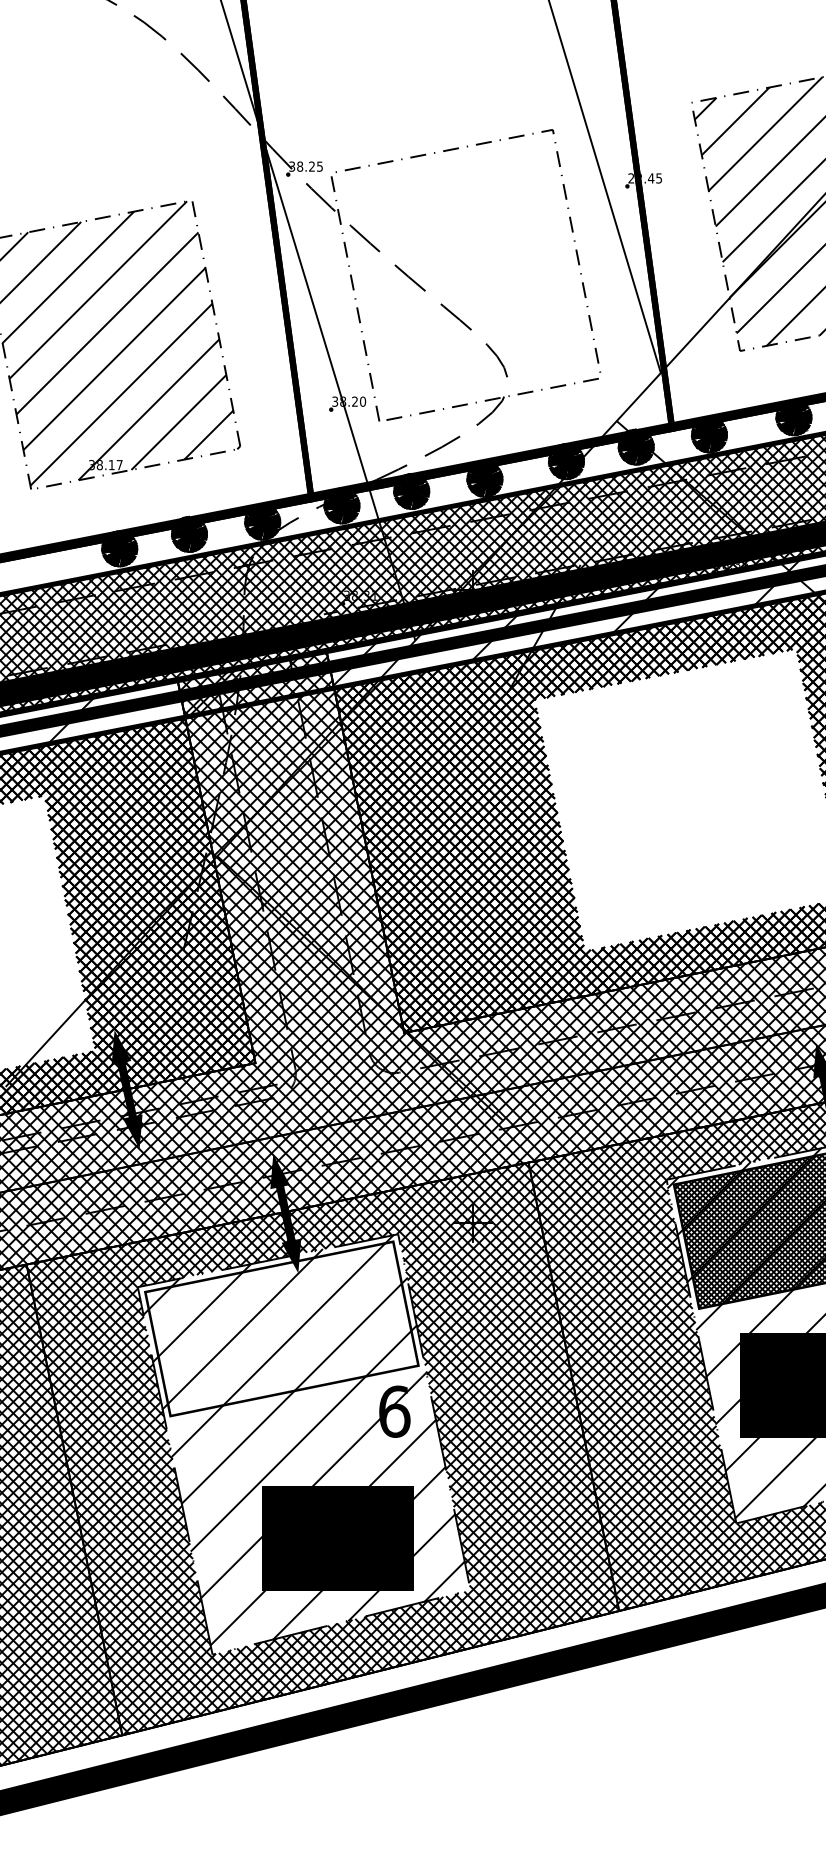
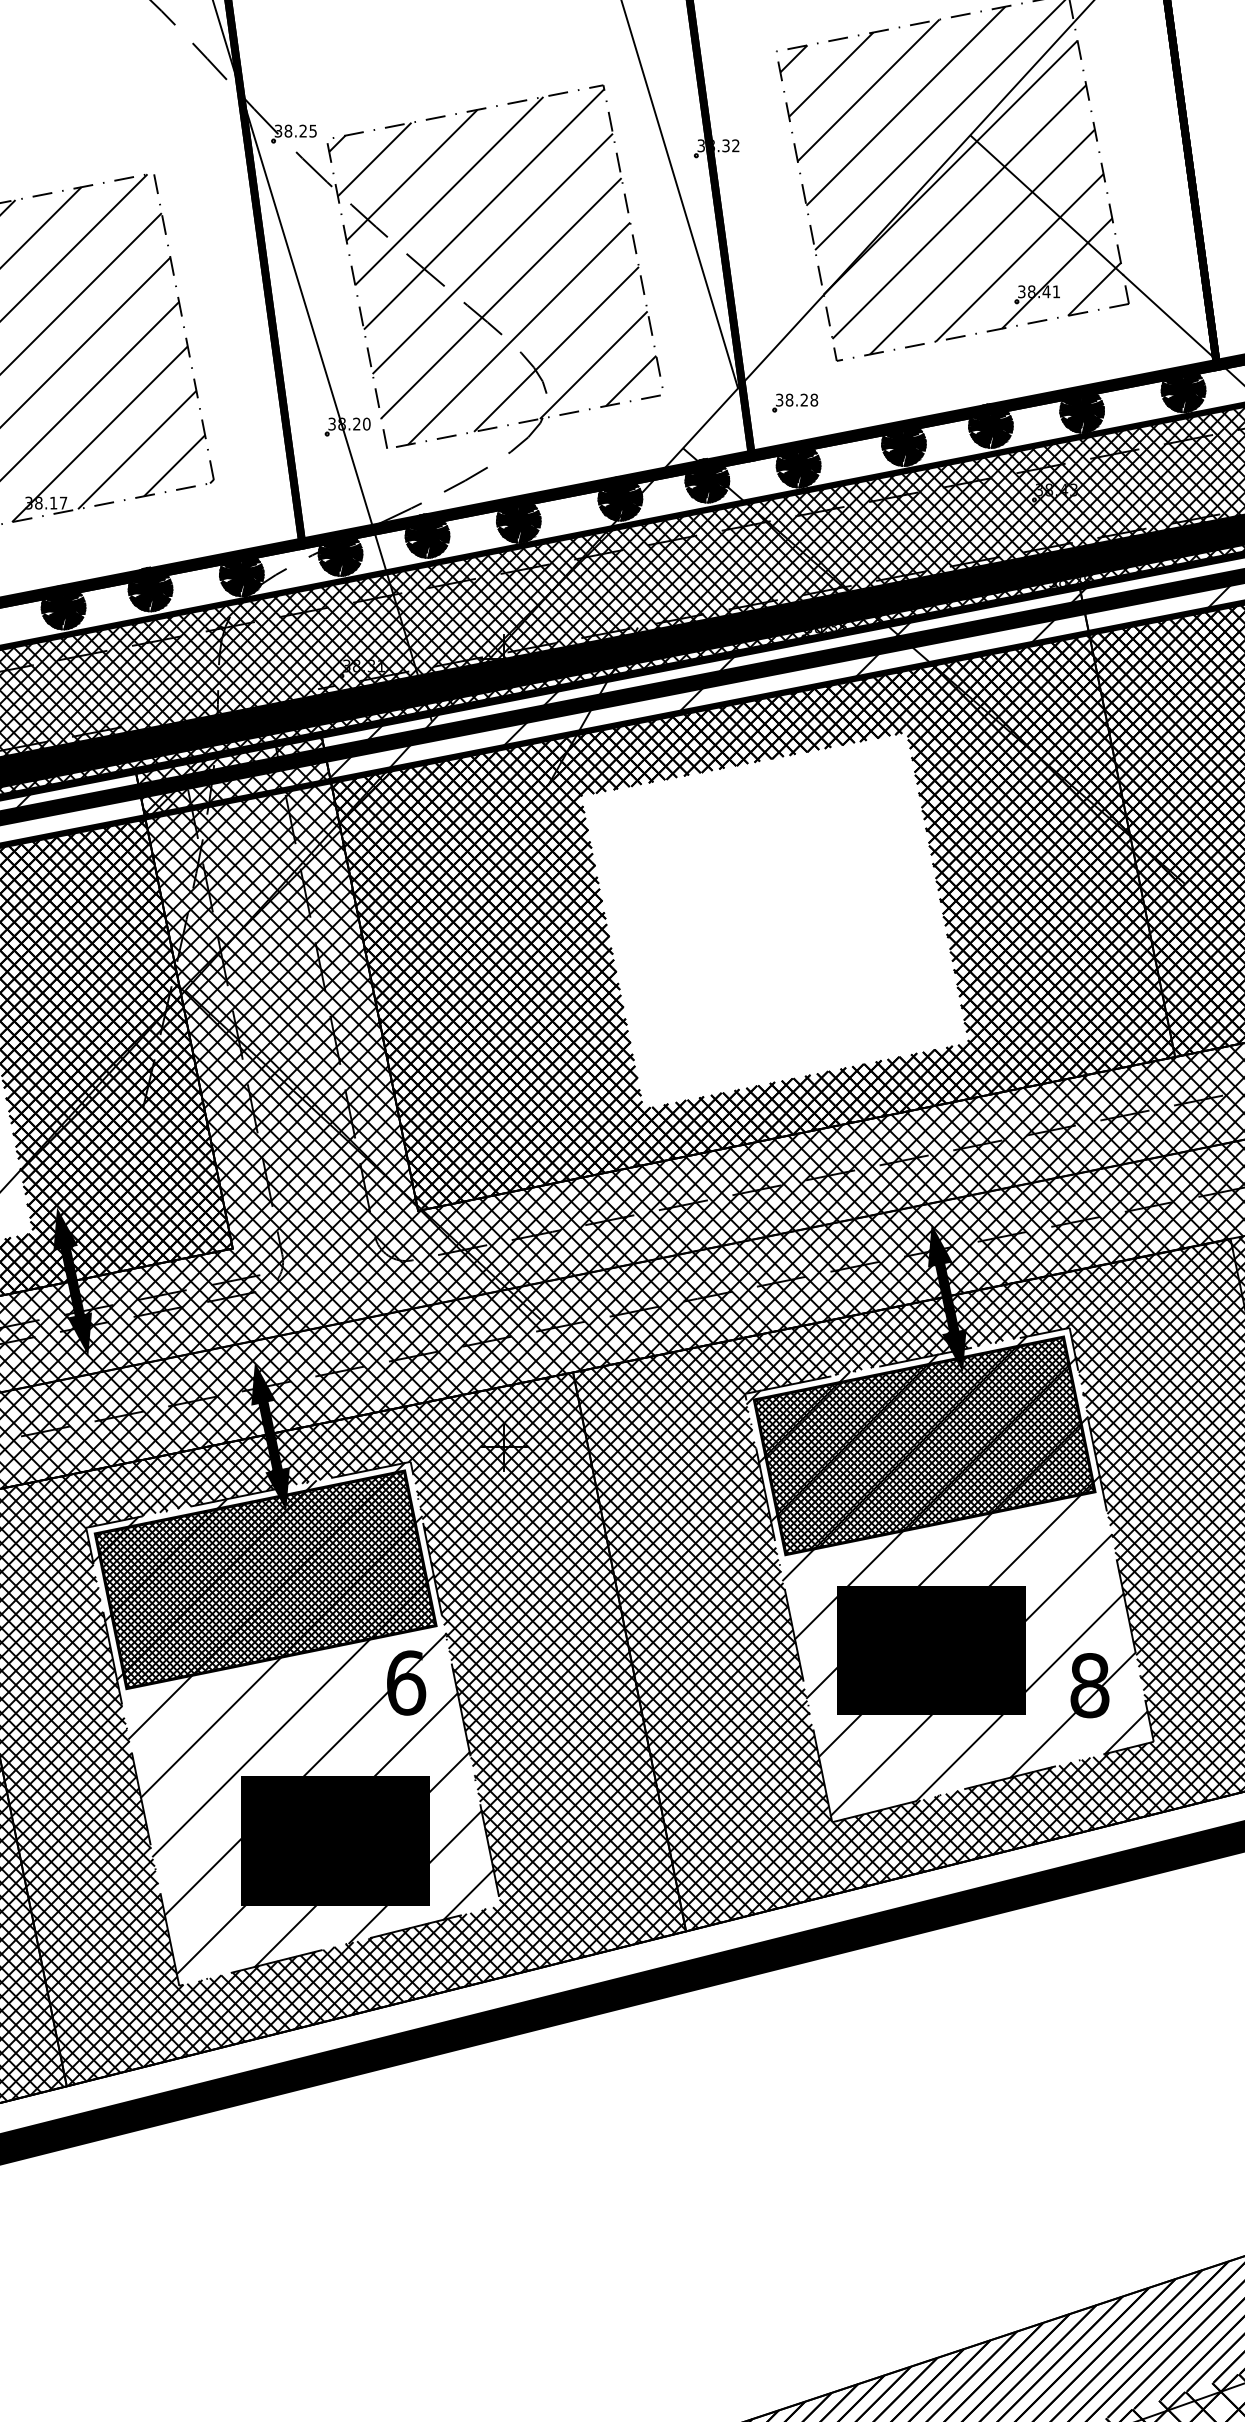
text: (645, 178) -> (718, 145), 22.45 -> 38.32
hatch: (463, 275) -> (492, 266), added
part: (706, 384) -> (795, 402), added
hatch: (281, 1328) -> (265, 1579), added

